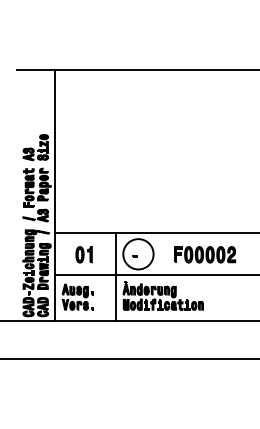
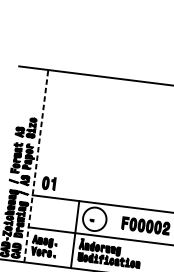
line: (55, 195) -> (36, 166), solid -> dashed
part: (83, 254) -> (48, 183), moved

